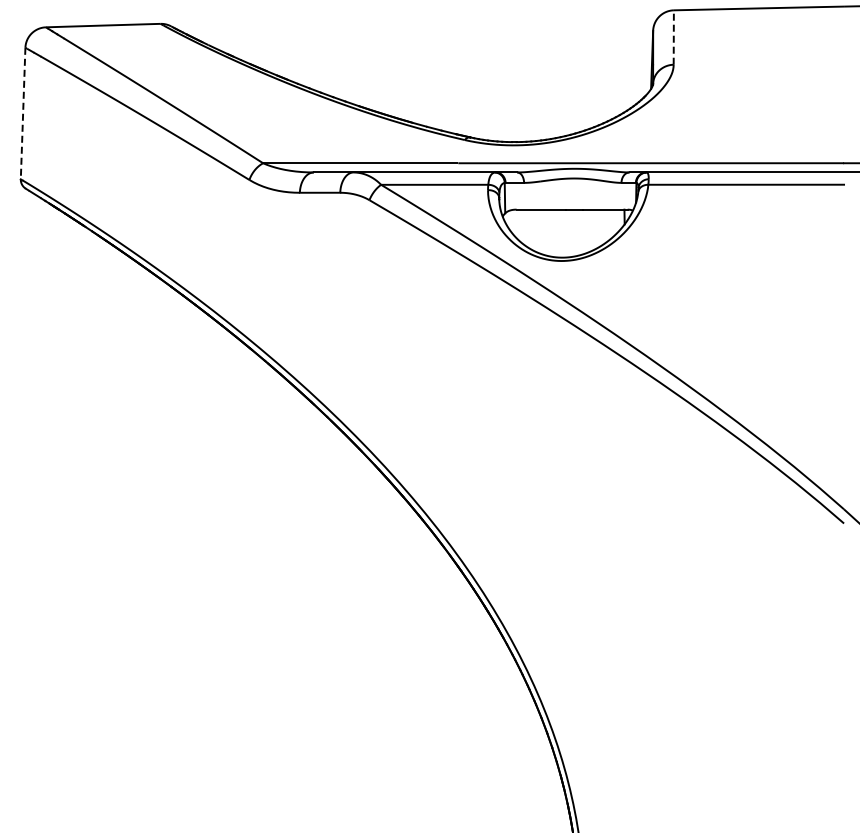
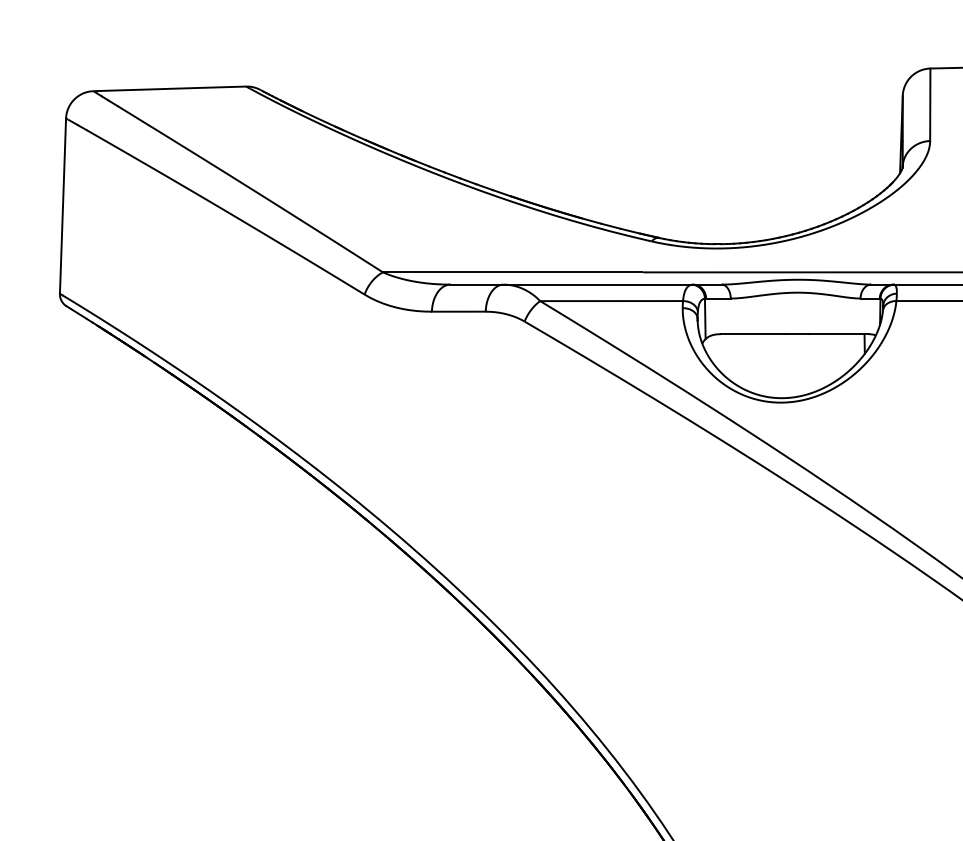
line: (673, 37) -> (929, 104), dashed -> solid
line: (23, 113) -> (63, 206), dashed -> solid

